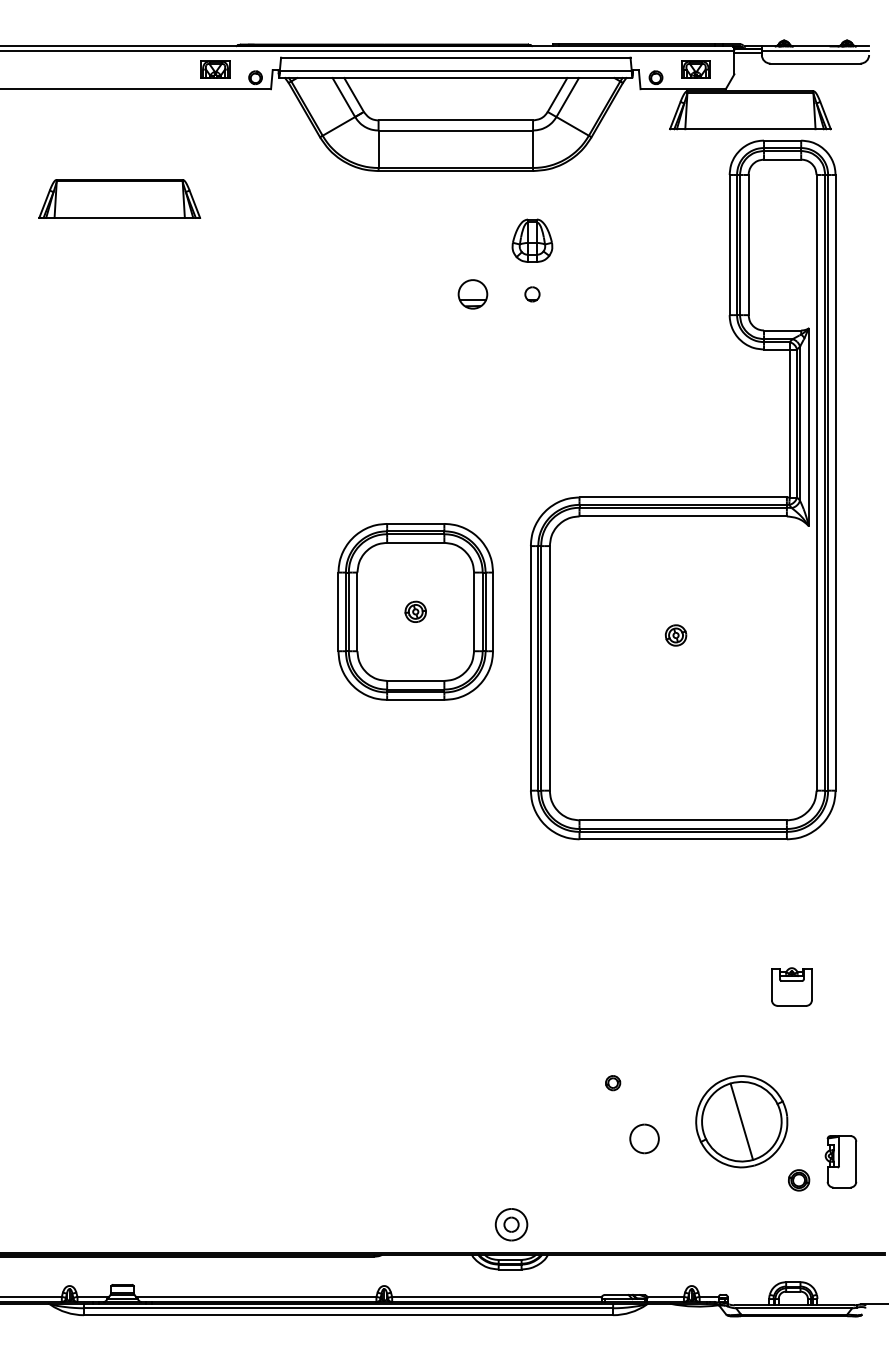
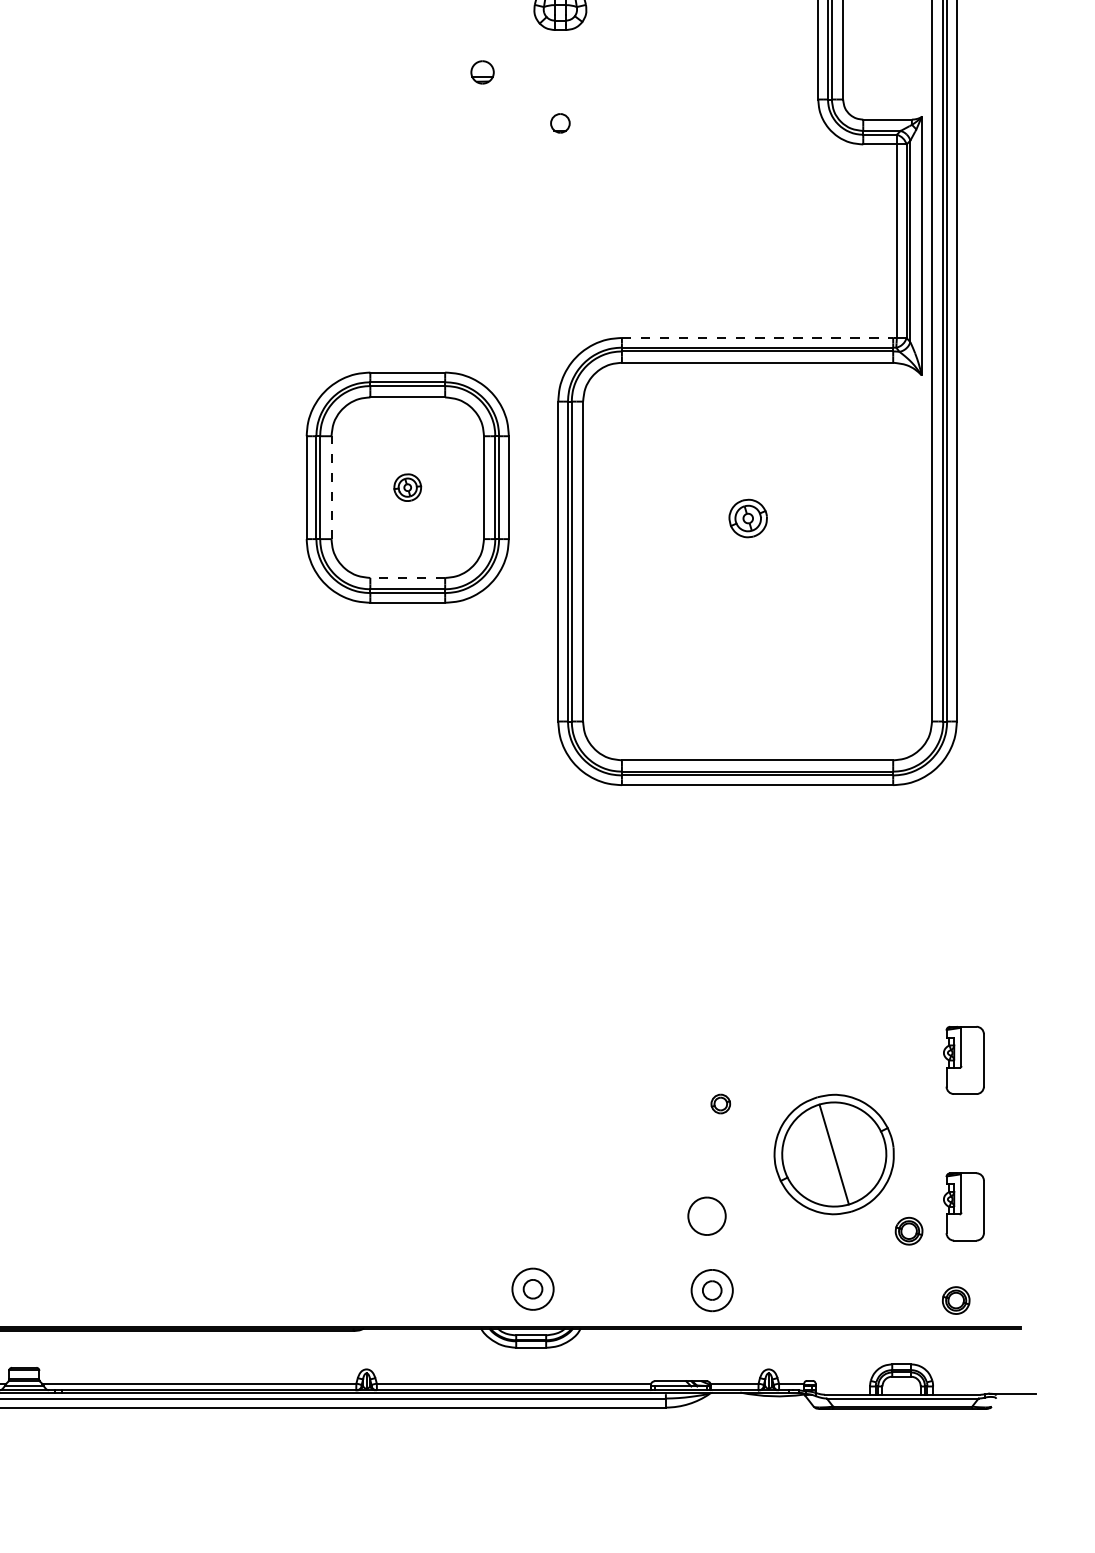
part: (472, 294) -> (481, 72), size x0.6
part: (532, 294) -> (560, 123), moved
line: (683, 497) -> (757, 338), solid -> dashed
line: (357, 611) -> (331, 487), solid -> dashed
part: (675, 635) -> (747, 518), size x1.4
line: (415, 680) -> (407, 577), solid -> dashed
part: (791, 986) -> (899, 977), removed
part: (840, 1049) -> (963, 1060), added
part: (613, 1083) -> (721, 1104), moved
part: (644, 1138) -> (706, 1215), moved
part: (648, 1225) -> (712, 1290), added
part: (835, 1233) -> (956, 1300), added

